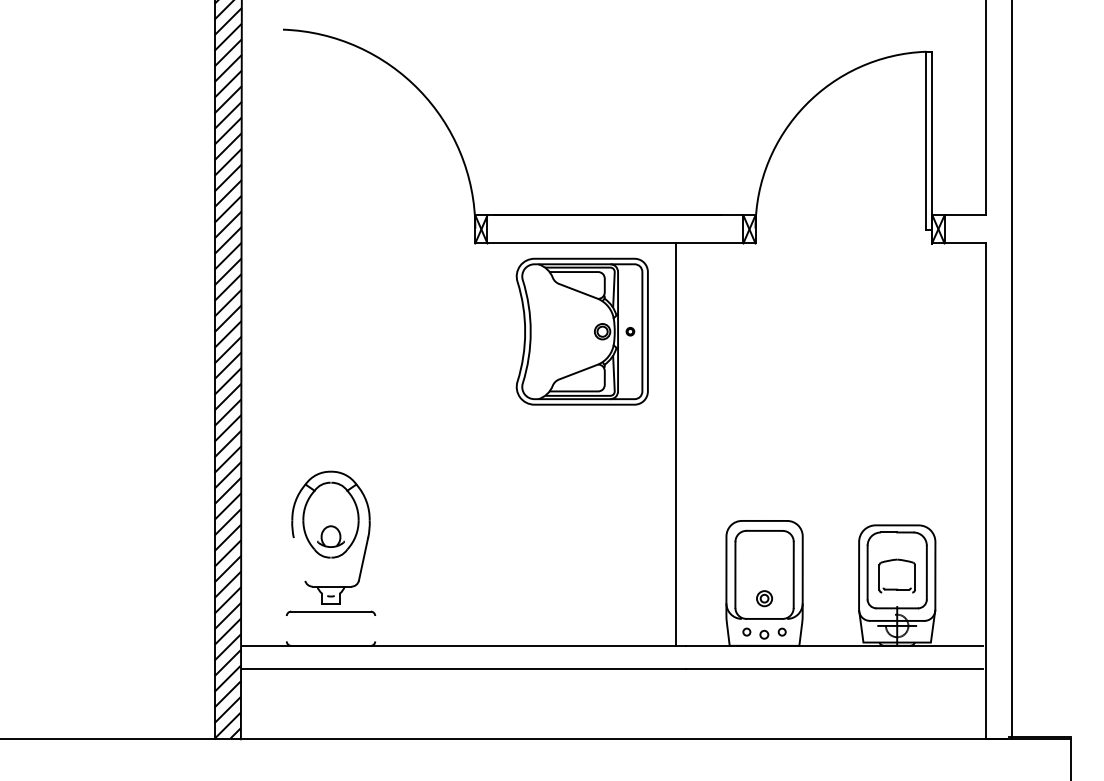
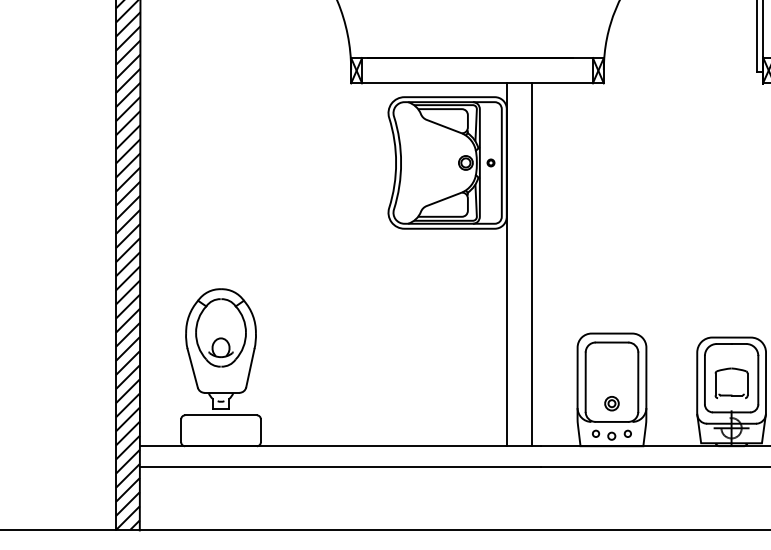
line: (648, 444) -> (507, 264), added
line: (299, 559) -> (192, 368), added
line: (286, 628) -> (180, 430), added
line: (375, 628) -> (261, 430), added

